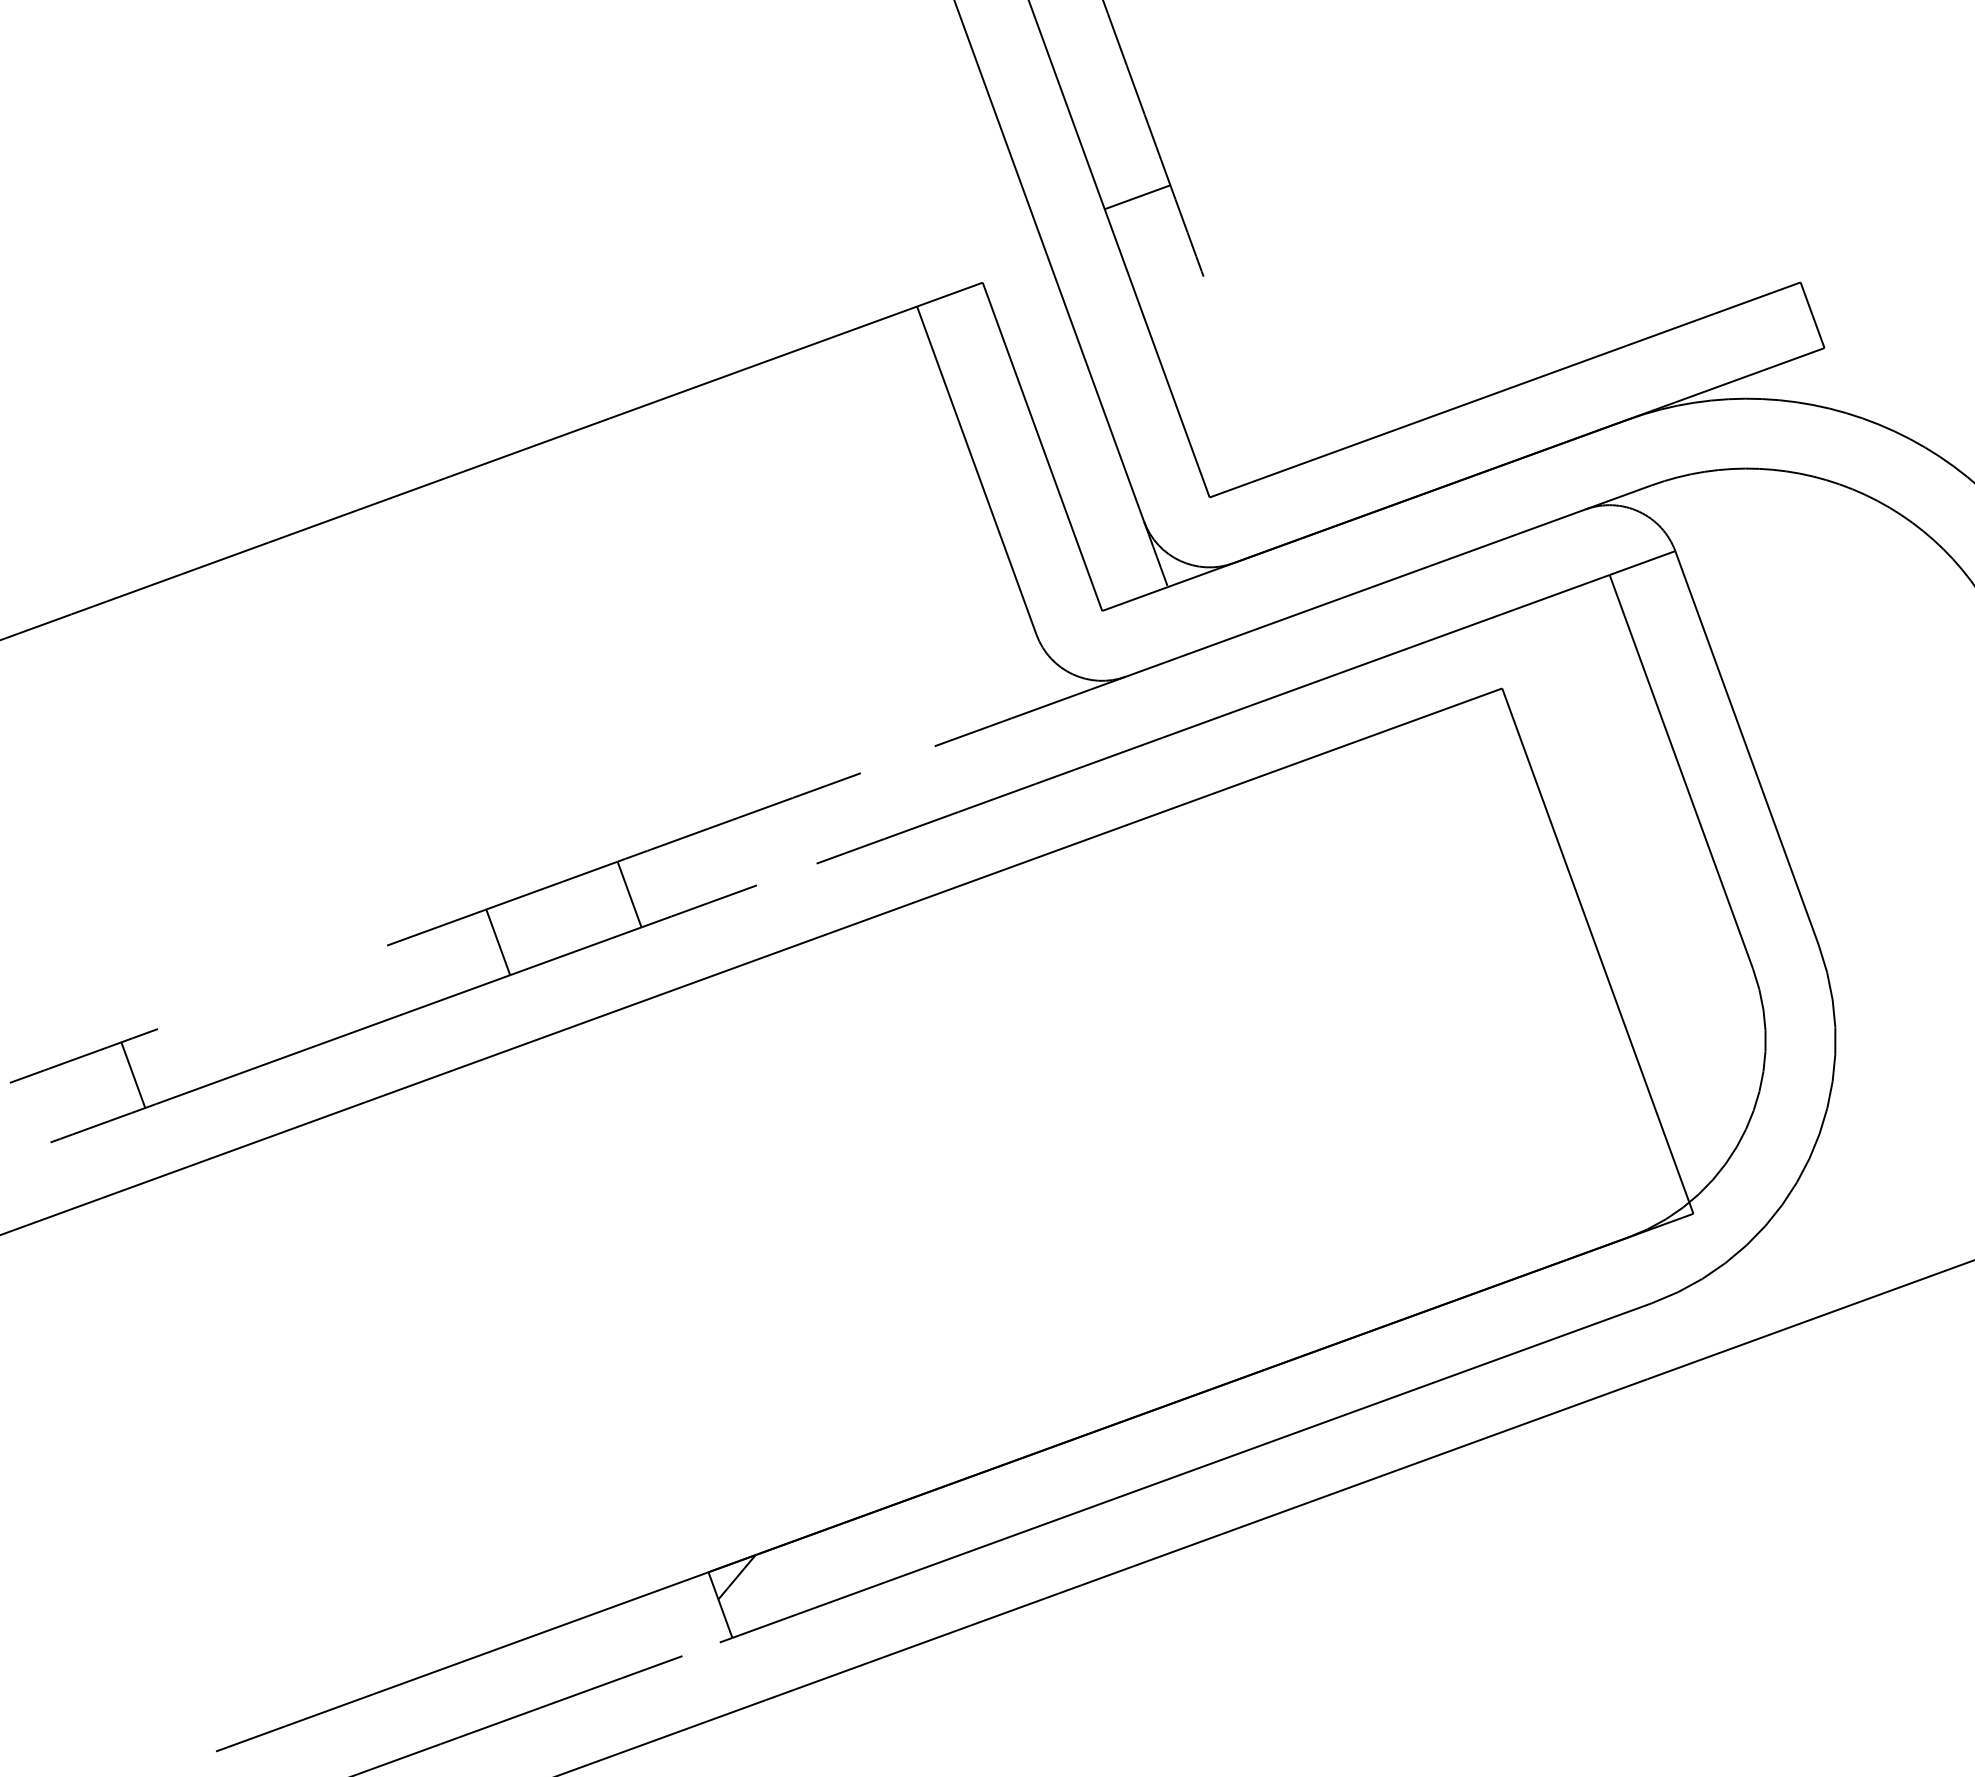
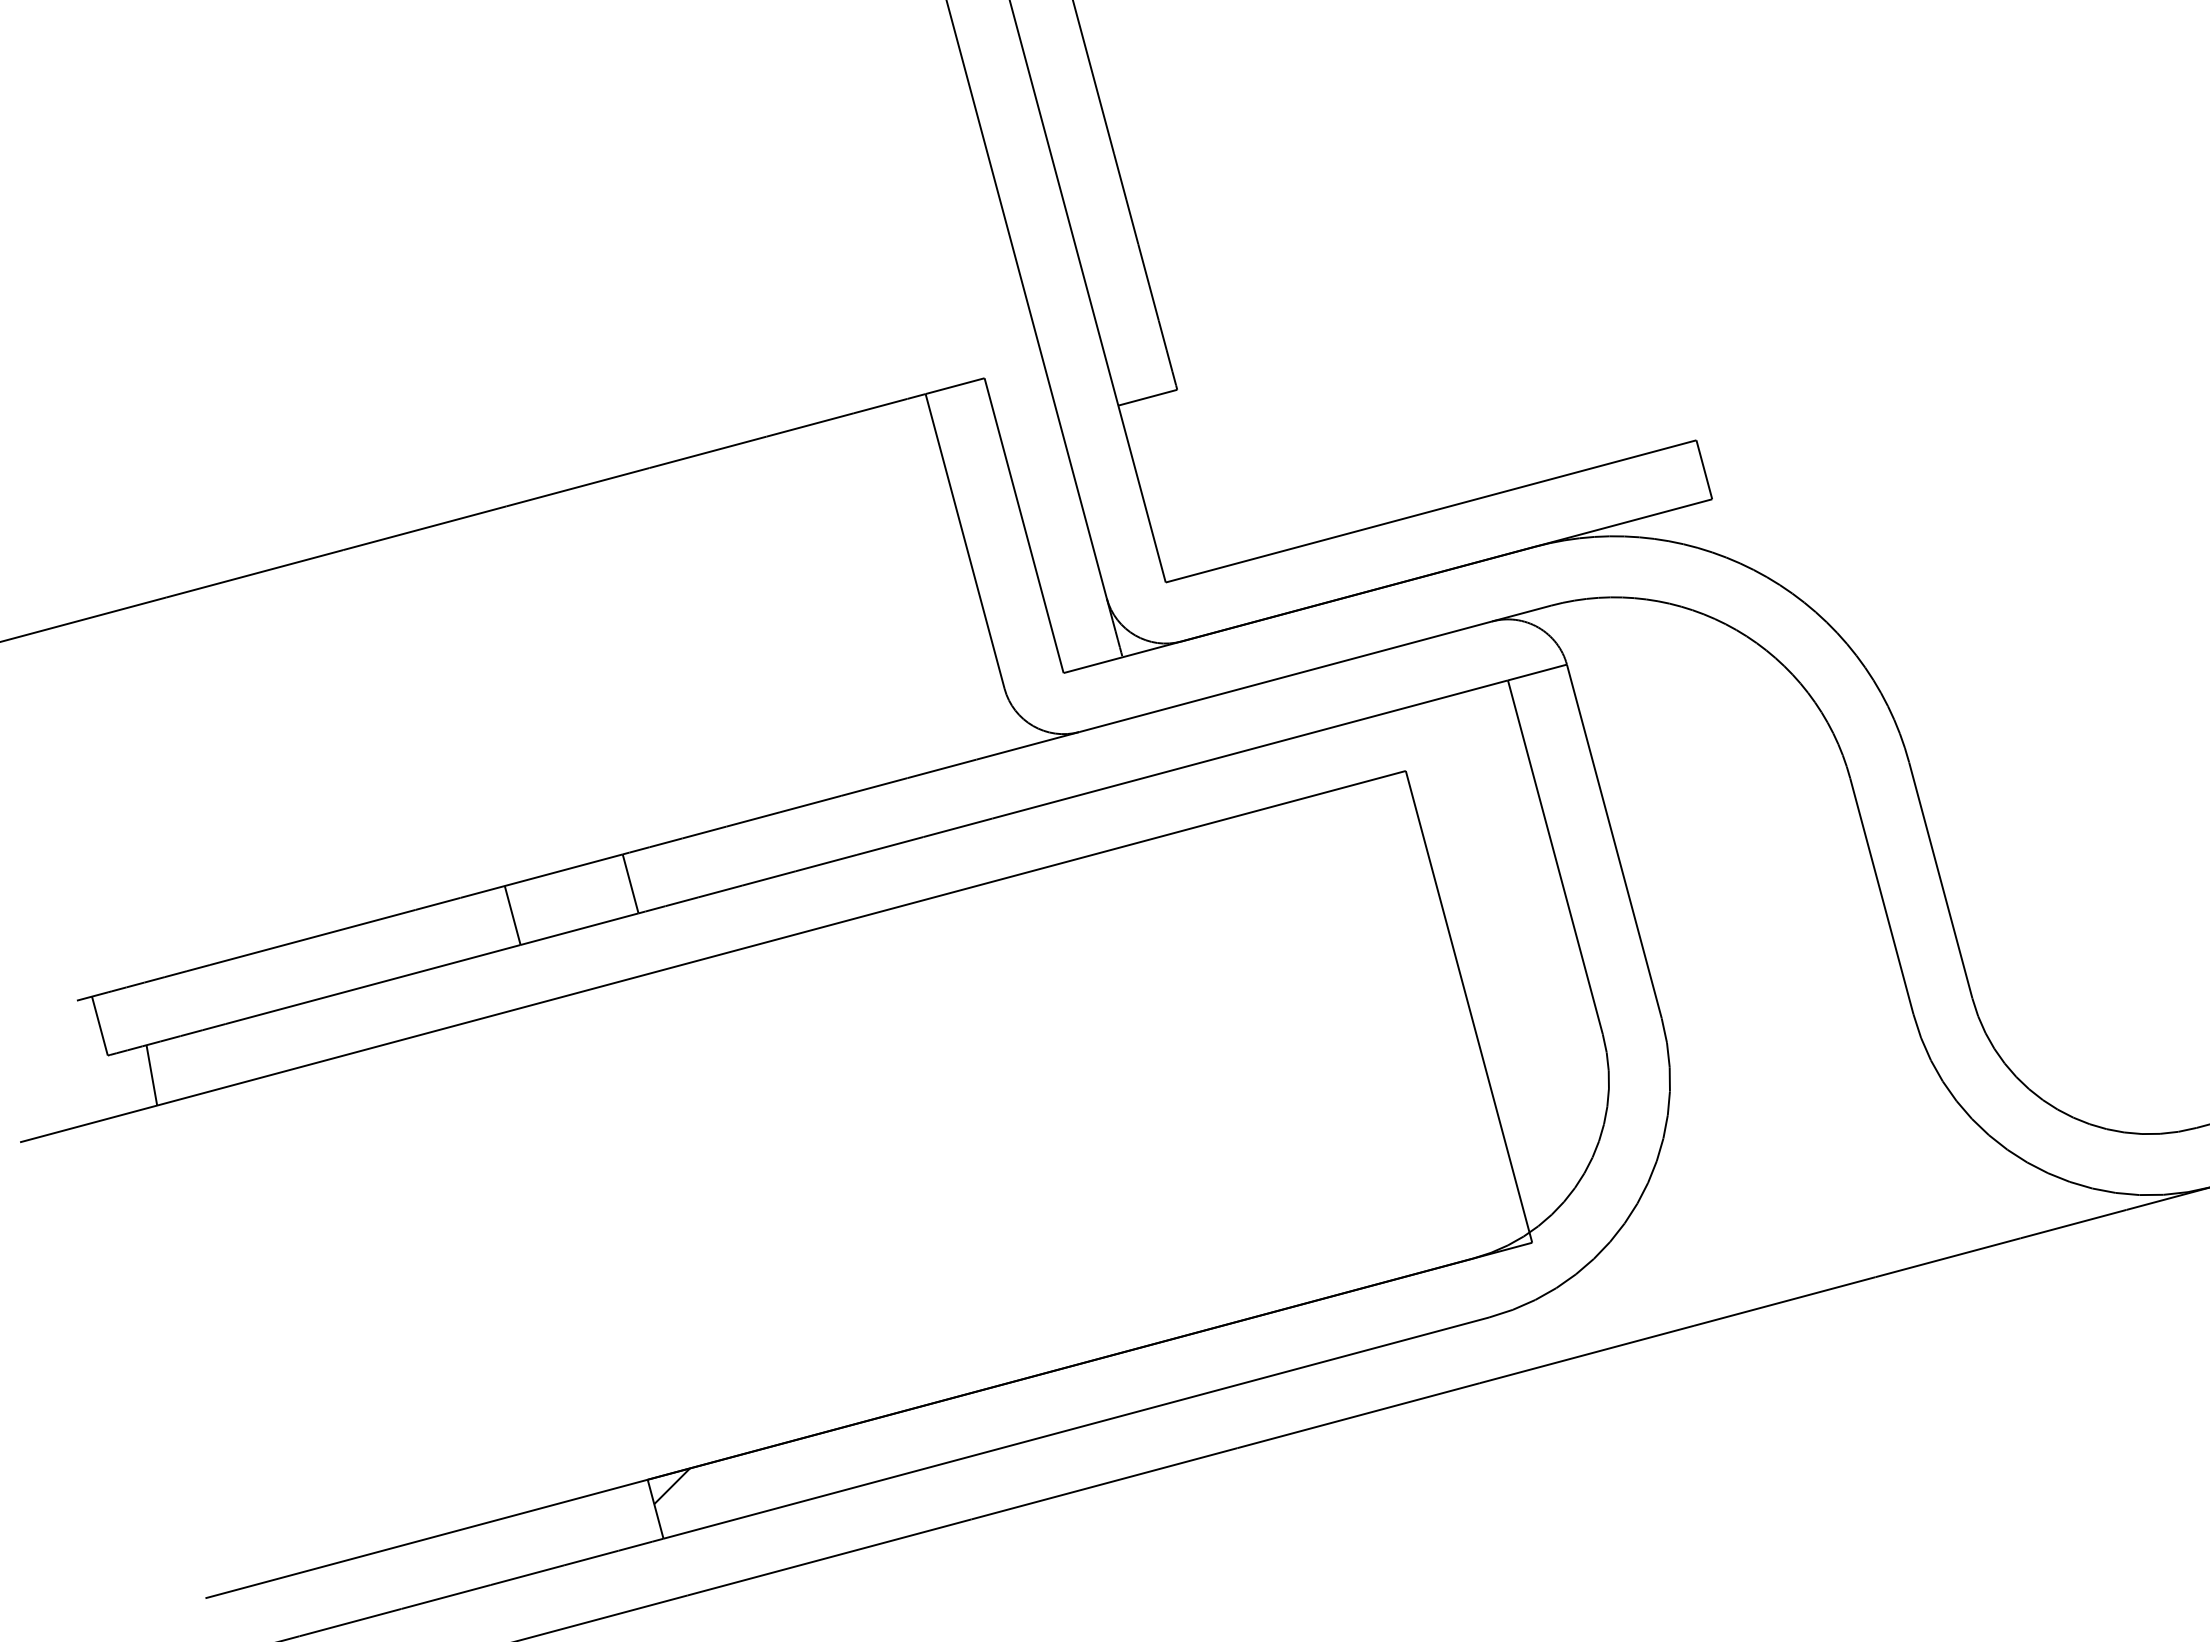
line: (1137, 197) -> (1147, 397), moved
line: (897, 759) -> (874, 786), added
line: (786, 874) -> (768, 878), added
line: (272, 987) -> (312, 937), added
line: (132, 1074) -> (99, 1025), moved
line: (102, 1160) -> (151, 1075), added
line: (701, 1648) -> (635, 1545), added

